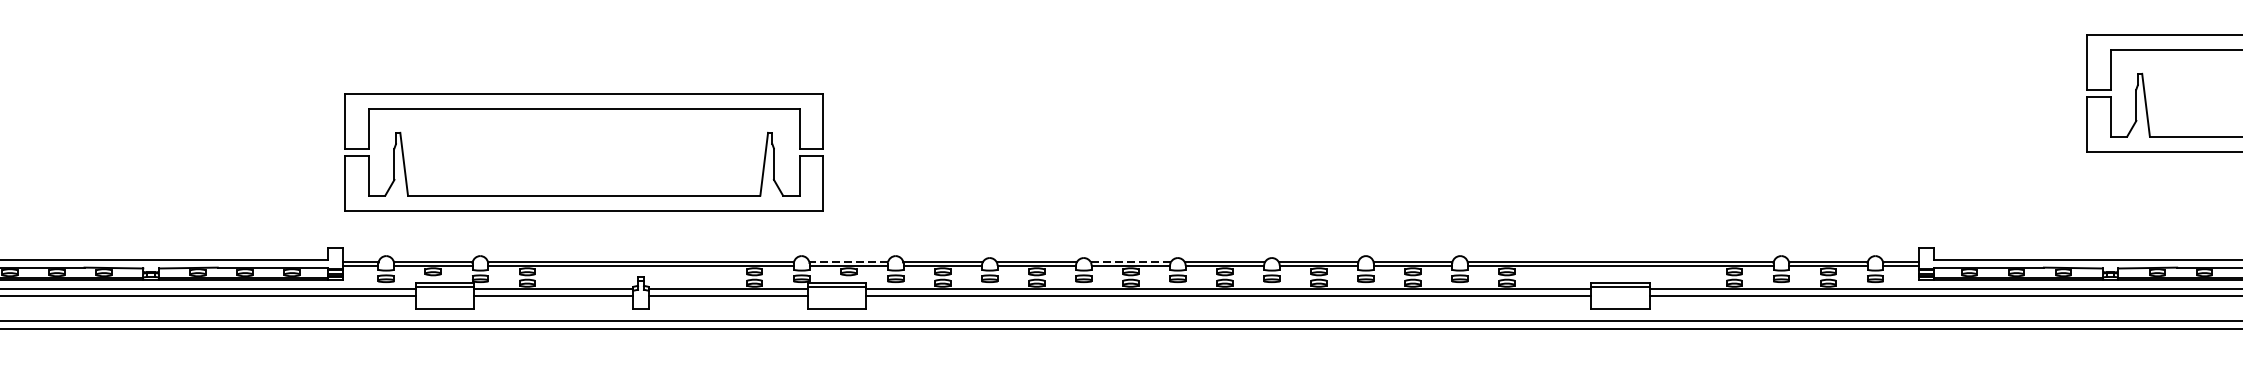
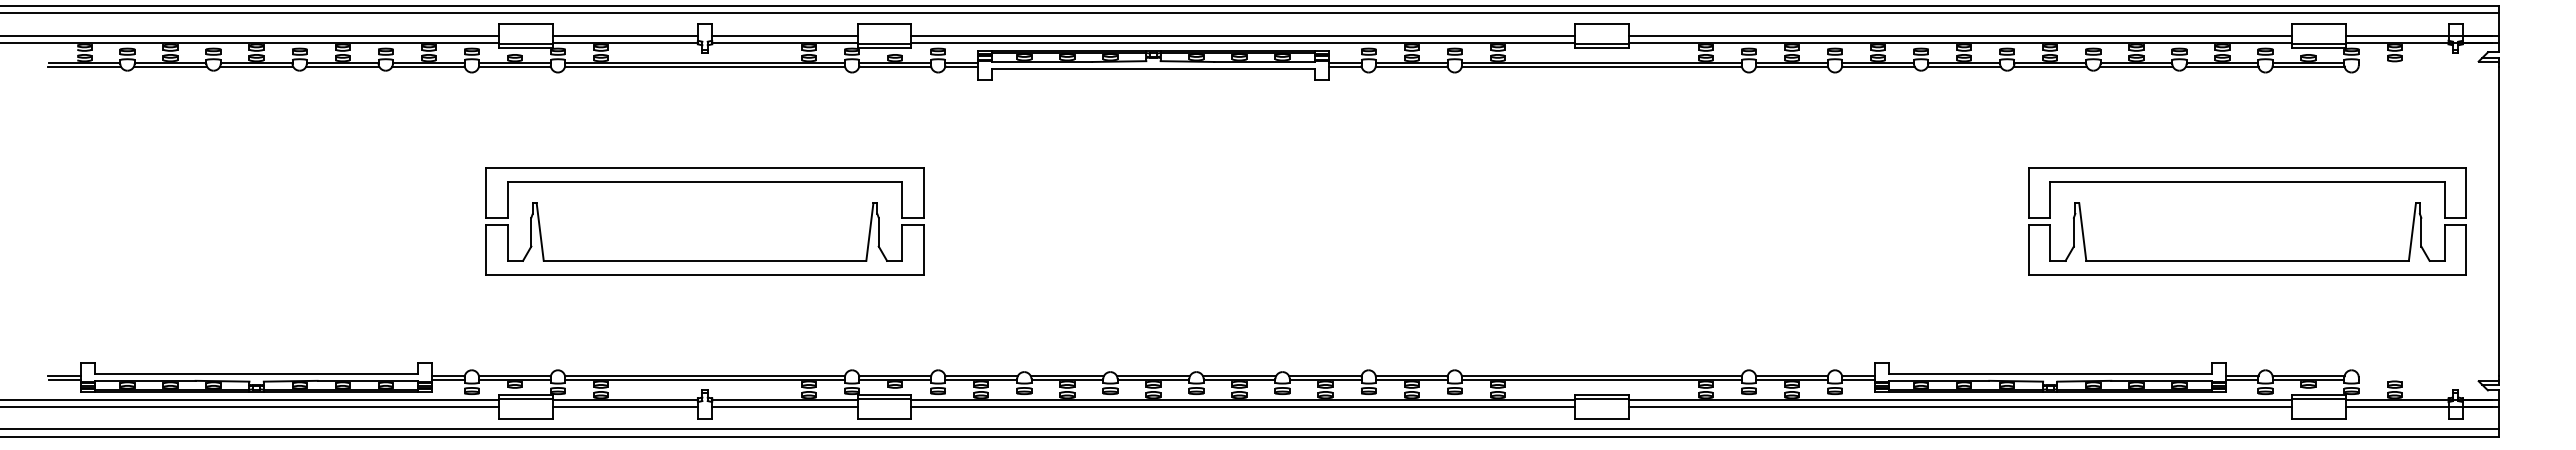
part: (583, 109) -> (704, 182), moved
line: (847, 261) -> (894, 375), dashed -> solid
line: (1130, 261) -> (1153, 375), dashed -> solid

